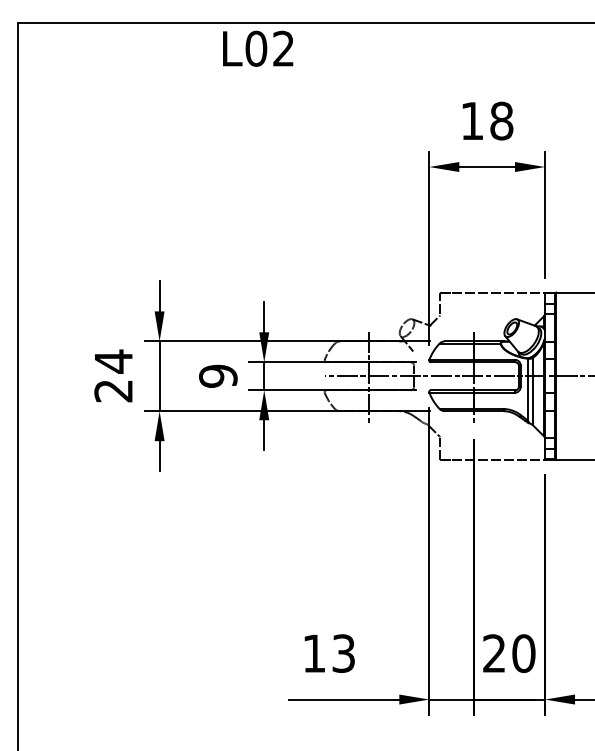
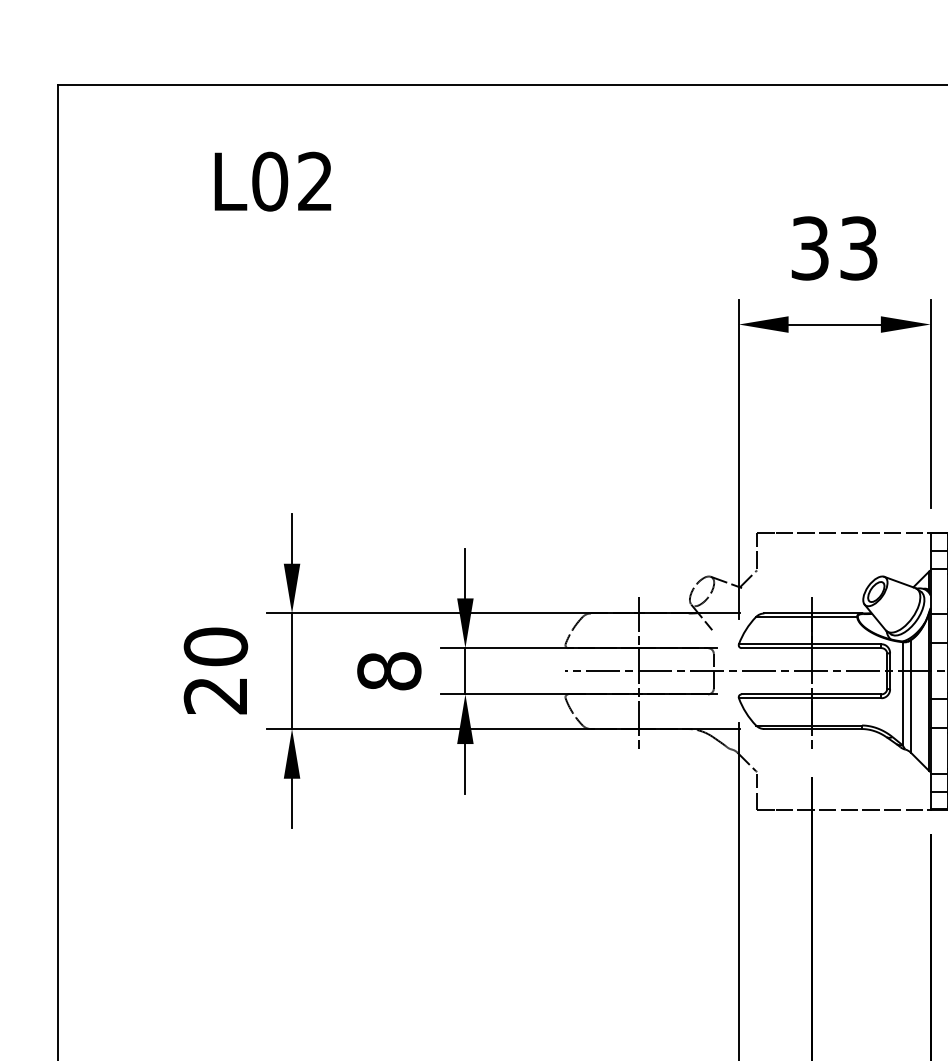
text: (258, 48) -> (273, 181), moved
text: (487, 120) -> (835, 247), 18 -> 33
text: (113, 361) -> (215, 646), 24 -> 20
text: (218, 375) -> (389, 669), 9 -> 8

